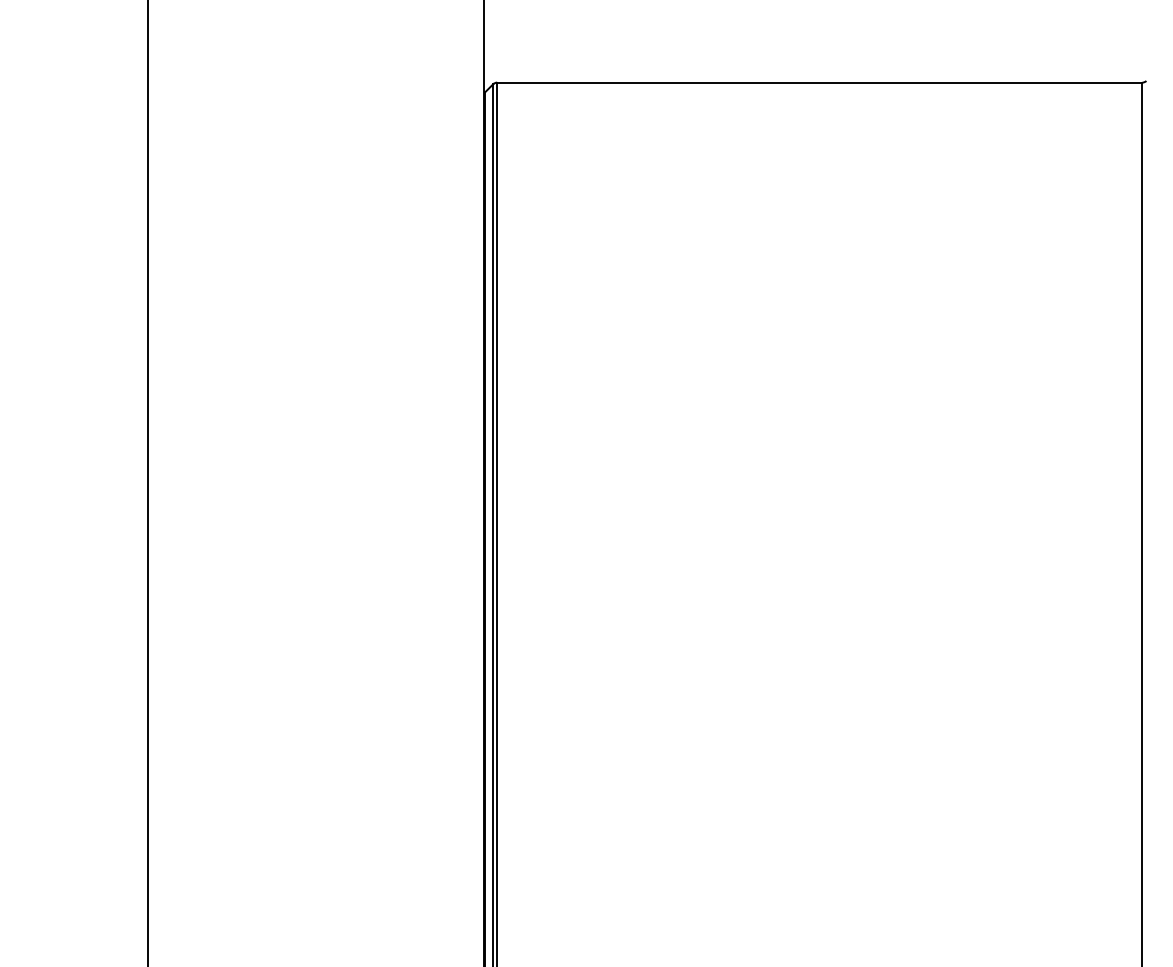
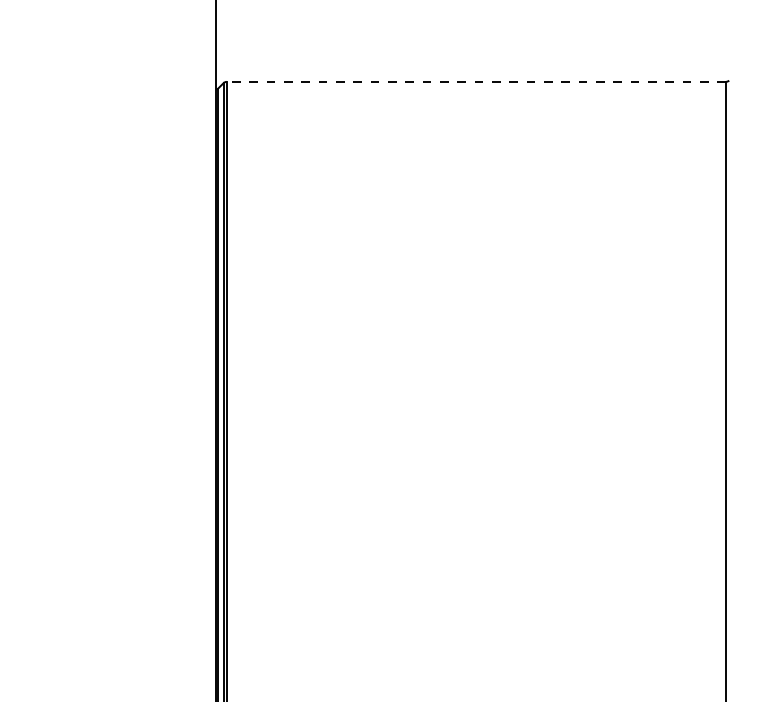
line: (819, 82) -> (476, 81), solid -> dashed

